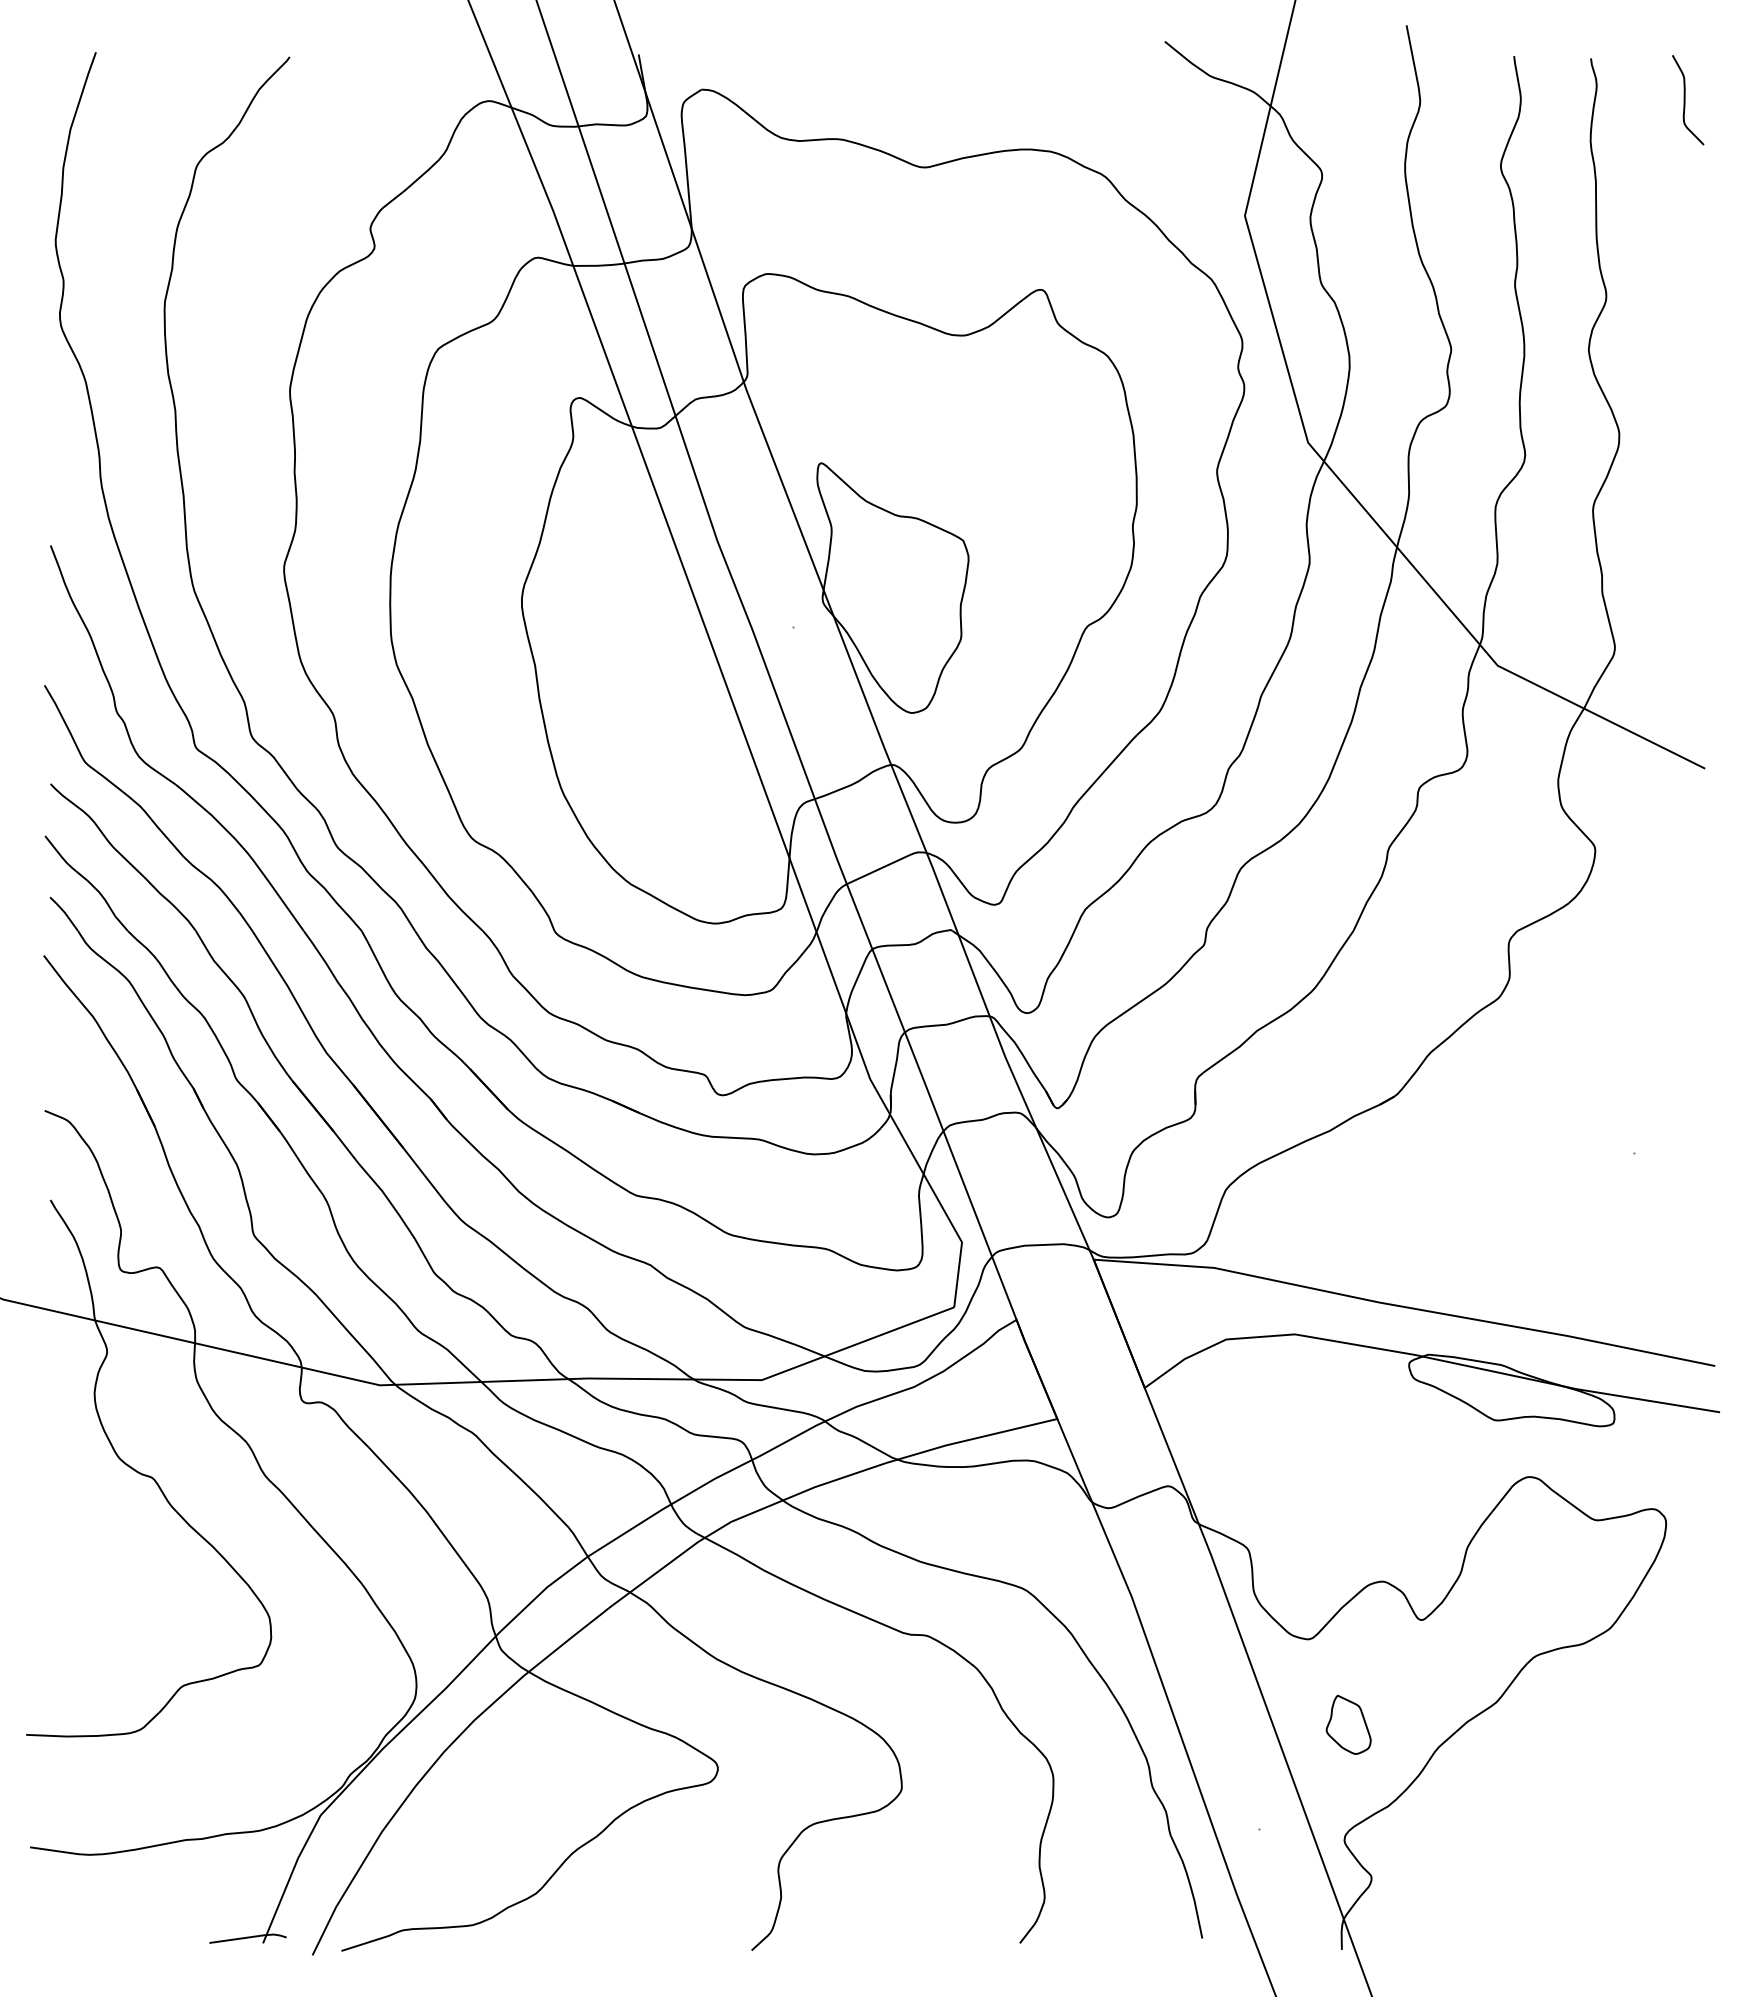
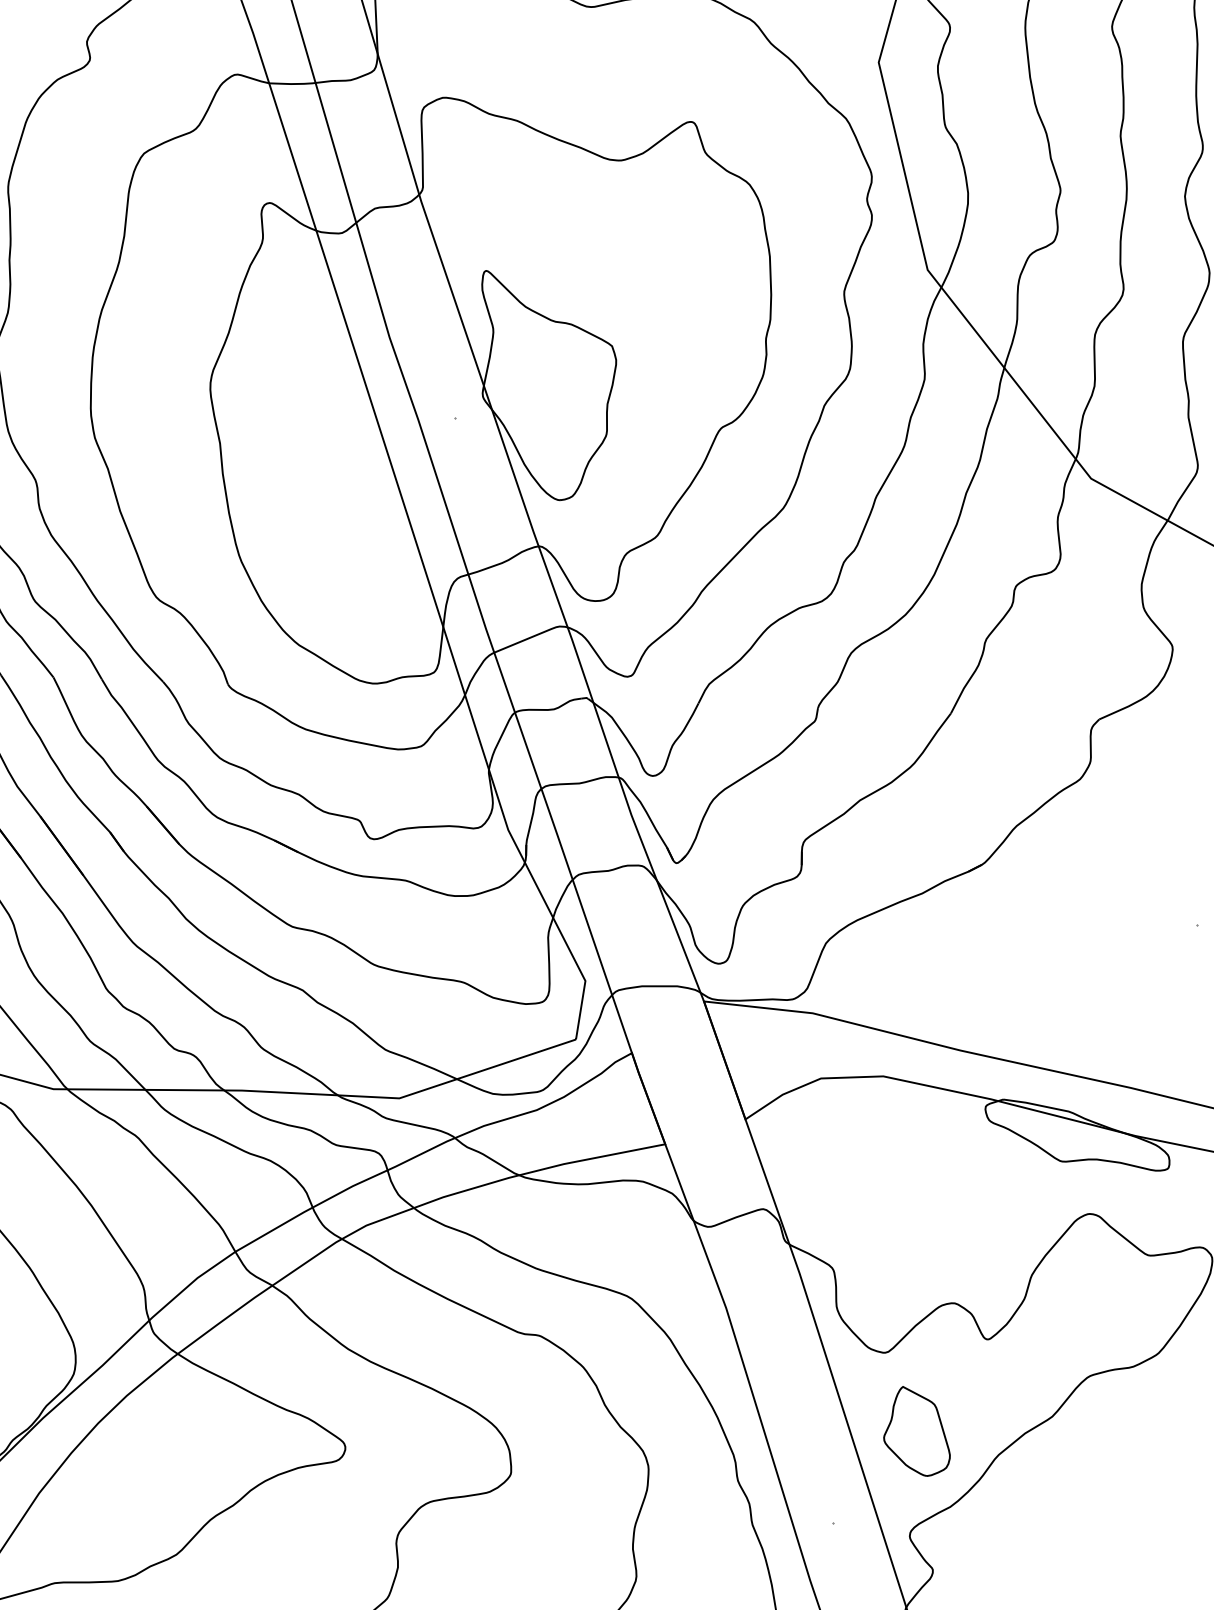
part: (1348, 1724) -> (917, 1431), size x1.67

